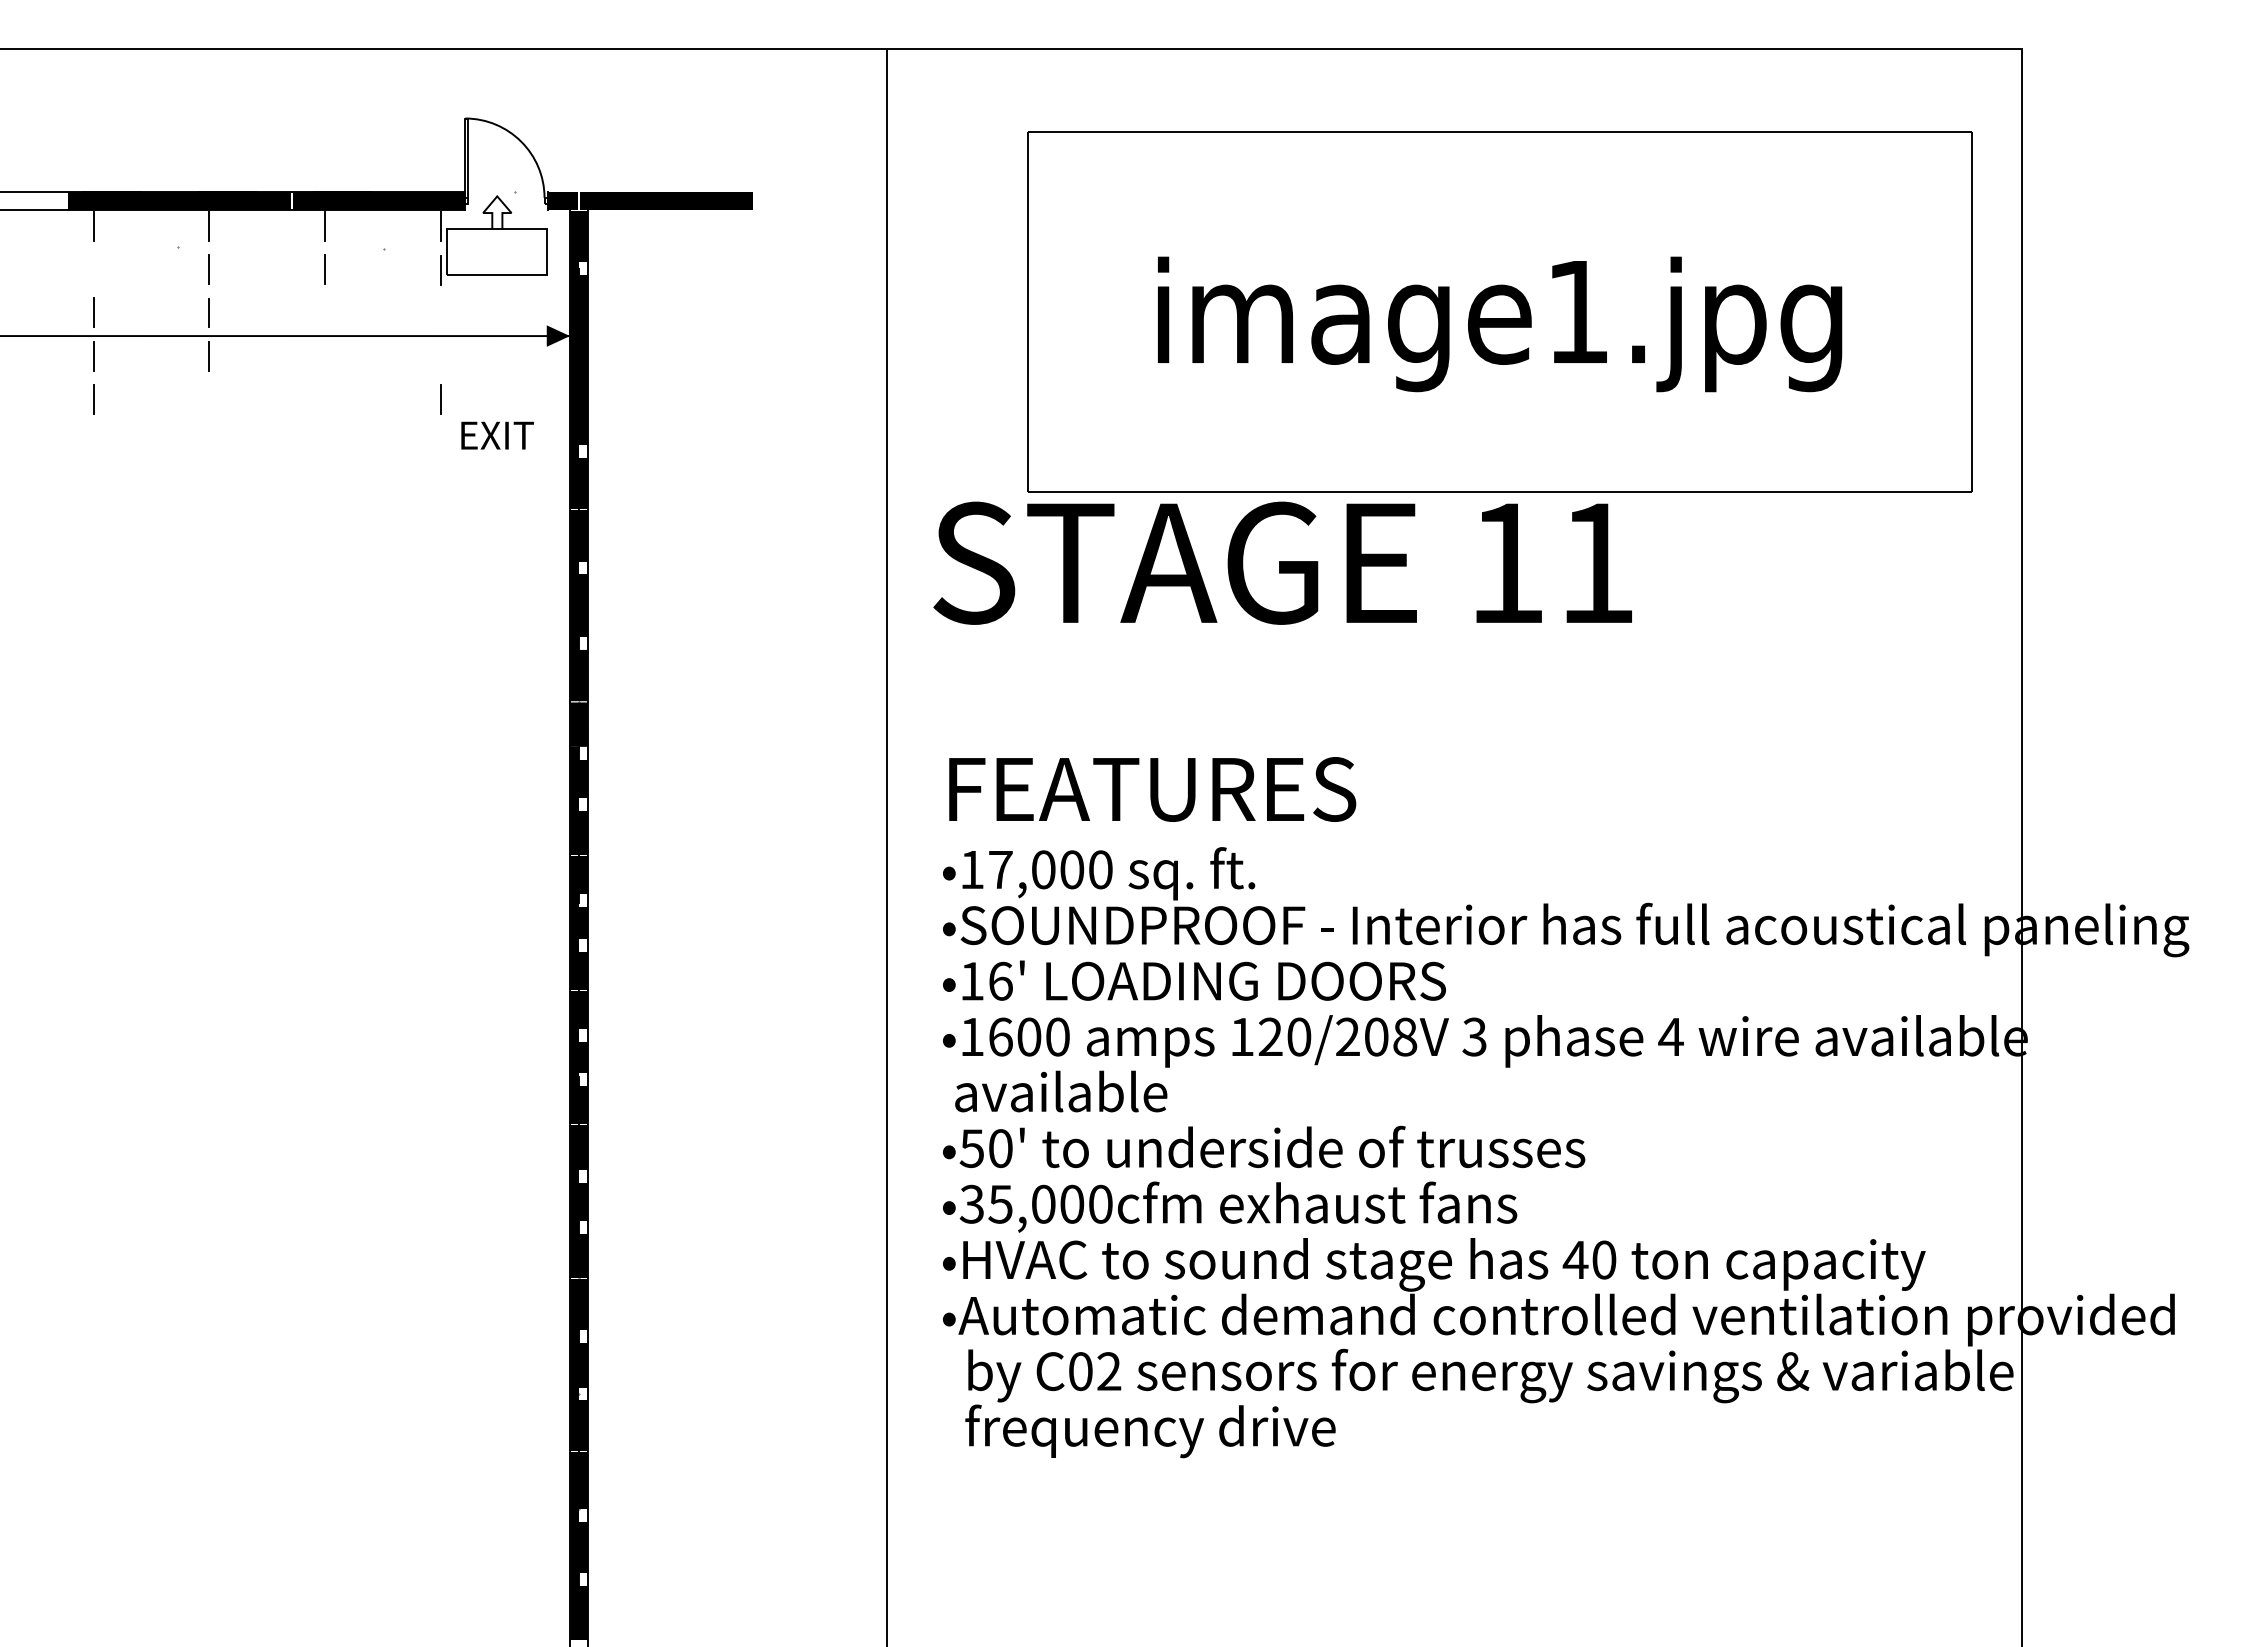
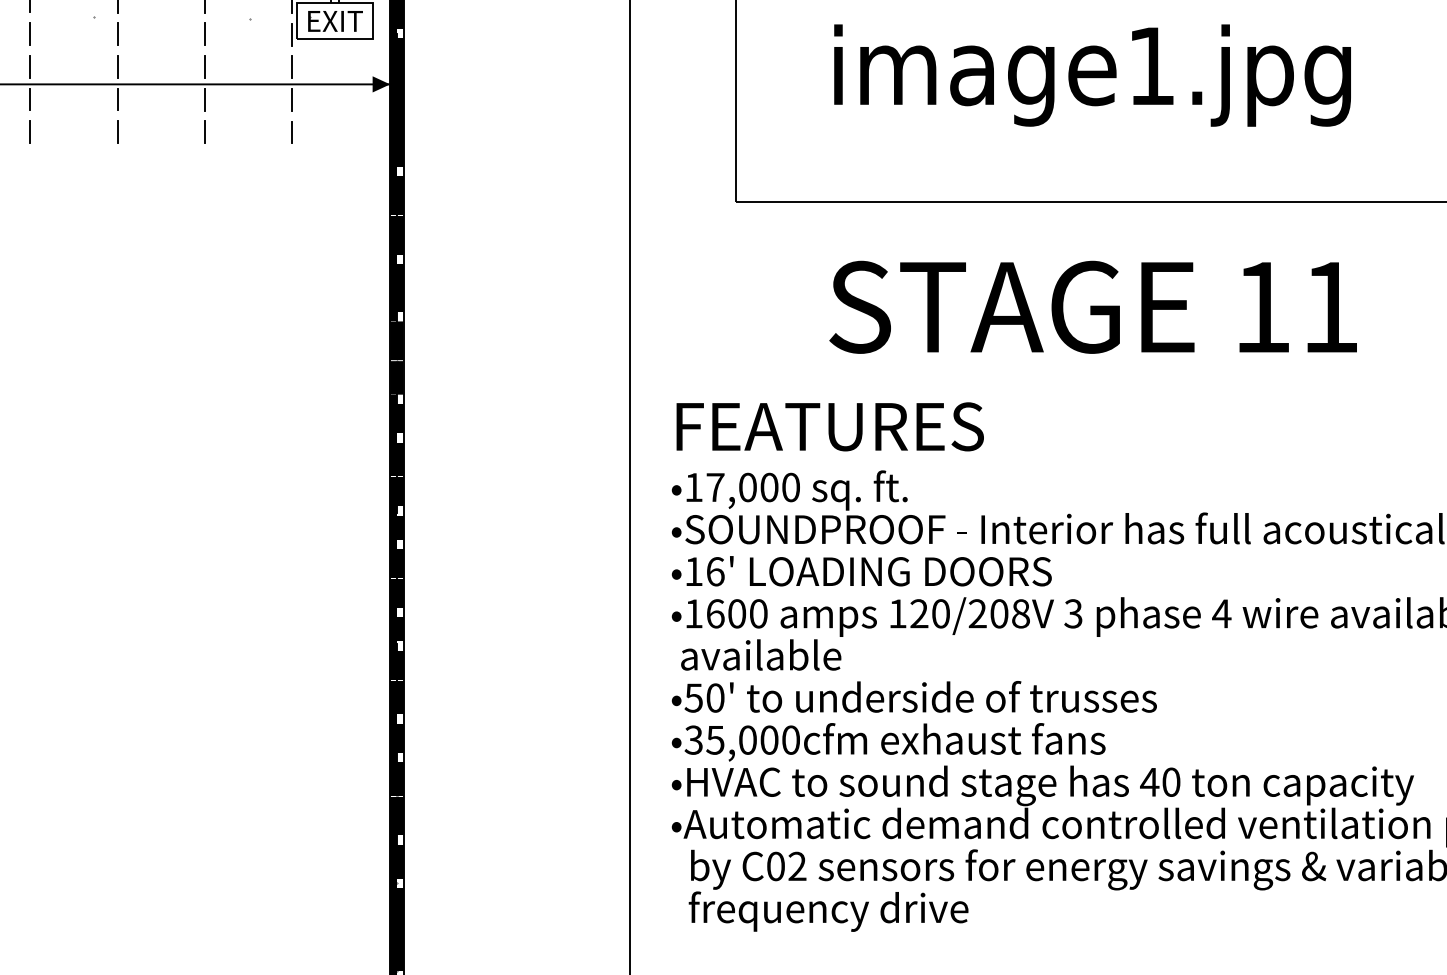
line: (93, 269) -> (30, 34), added
line: (324, 312) -> (204, 66), added
line: (440, 312) -> (292, 66), added
line: (324, 356) -> (204, 99), added
line: (440, 356) -> (292, 99), added
line: (208, 399) -> (117, 132), added
line: (324, 399) -> (204, 132), added
part: (497, 435) -> (335, 21), moved
text: (1282, 562) -> (1092, 306), moved

